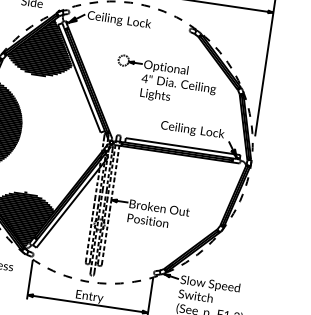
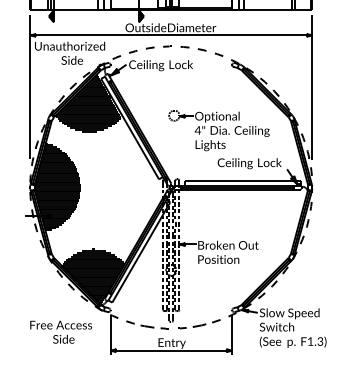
part: (165, 81) -> (218, 130), moved
part: (67, 276) -> (147, 326), size x1.6
part: (119, 283) -> (199, 325), size x1.6

